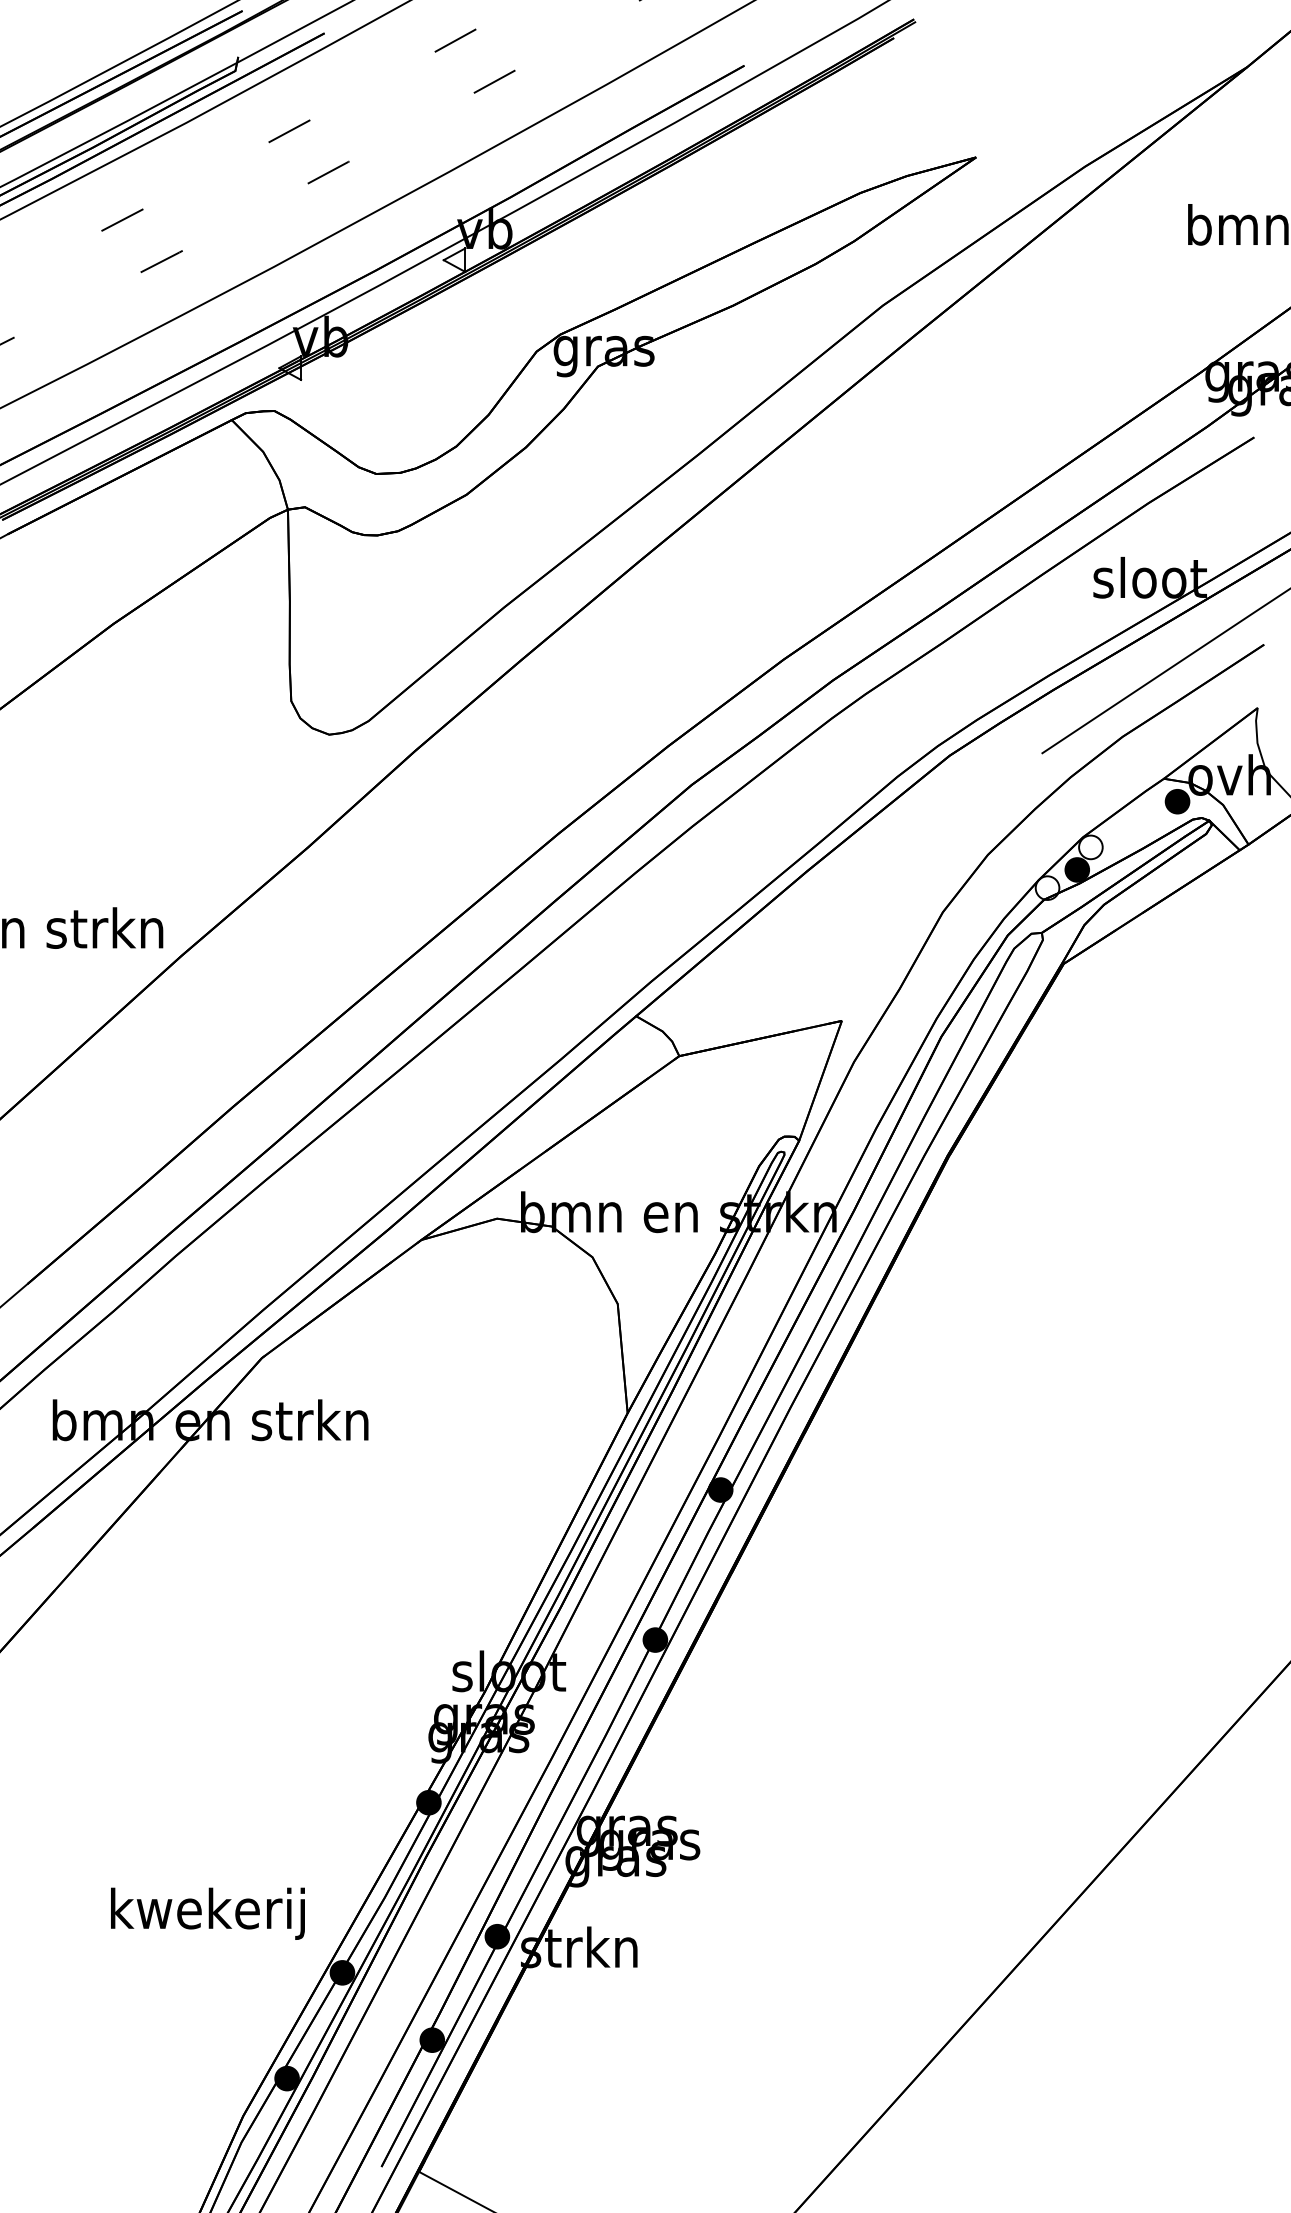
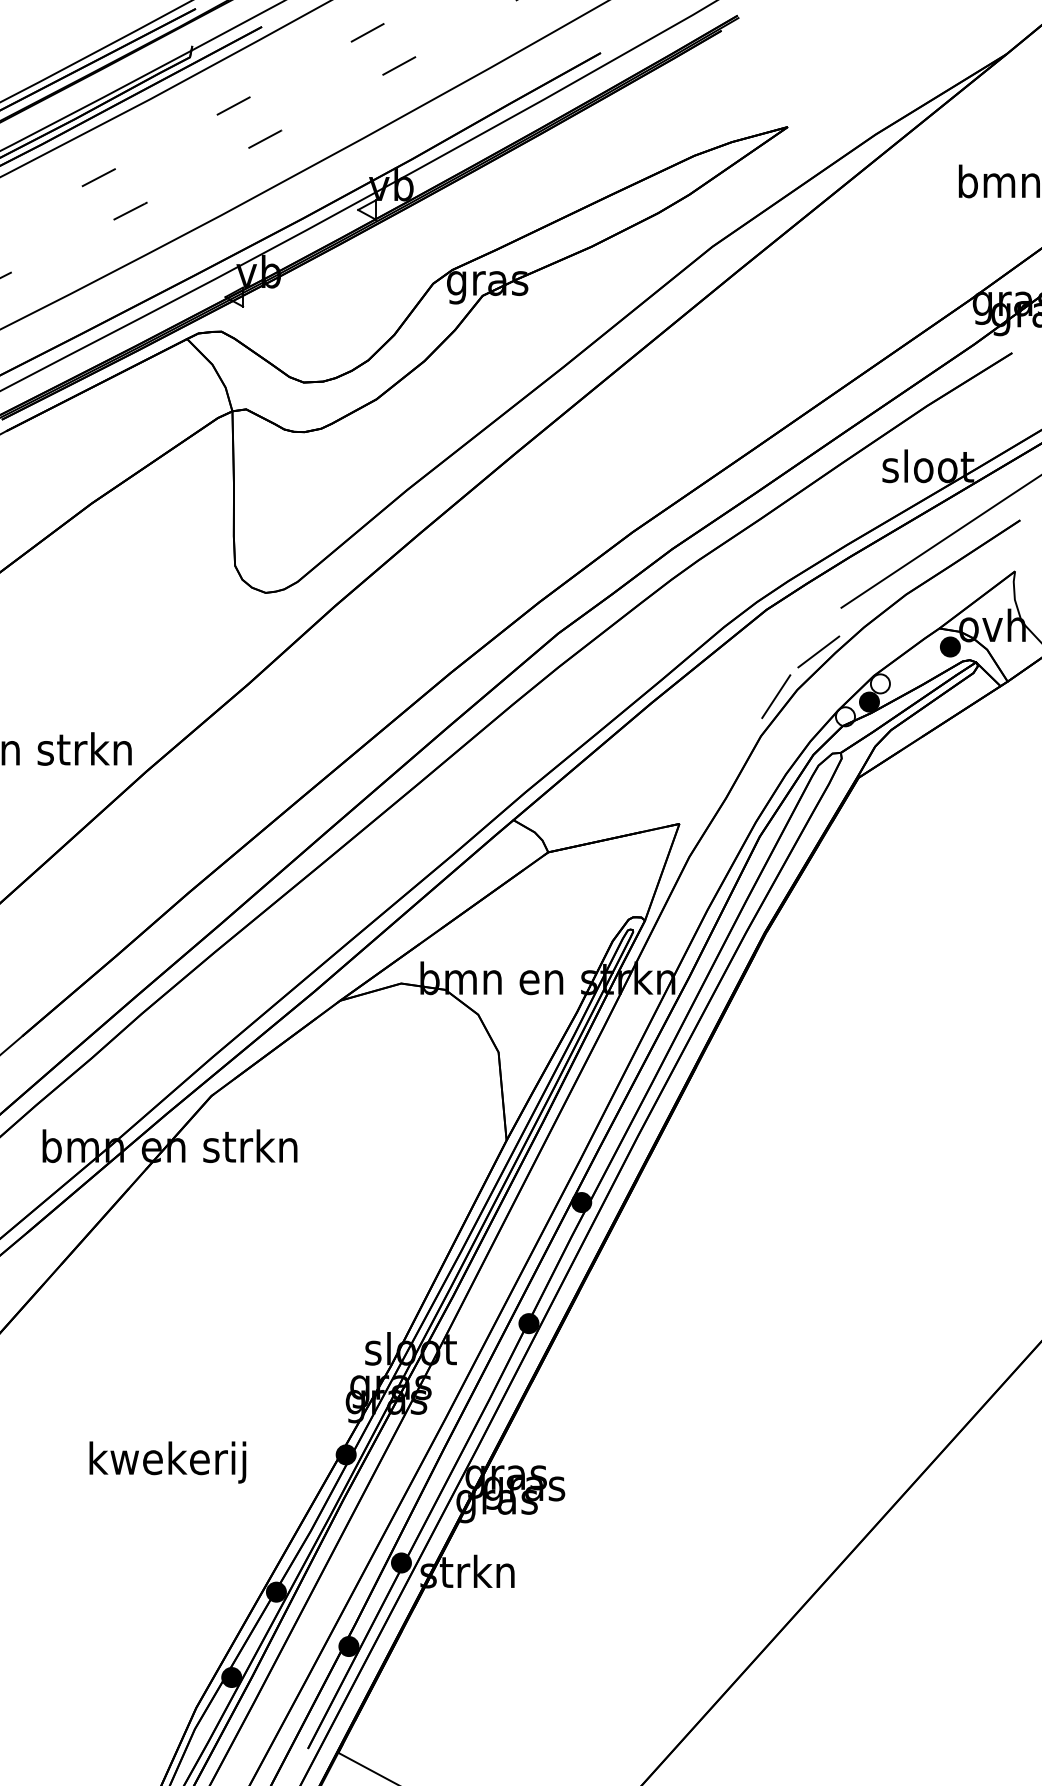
line: (1014, 807) -> (818, 651), added
line: (962, 863) -> (776, 696), added
text: (207, 1913) -> (167, 1462), moved

